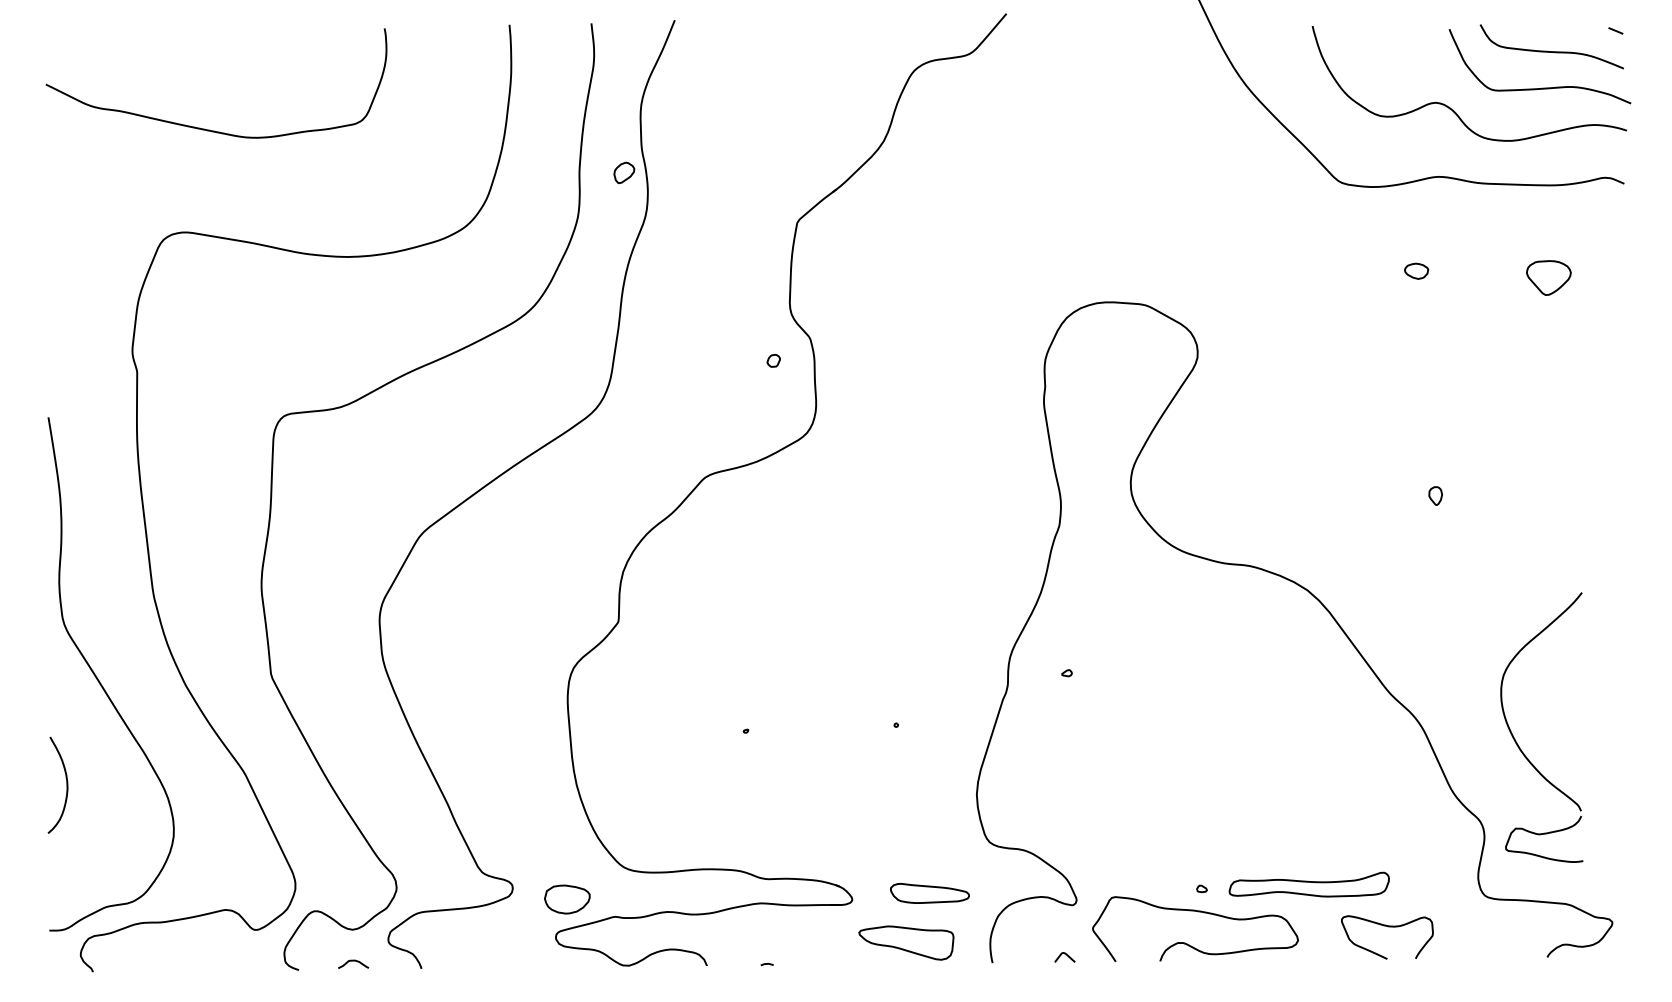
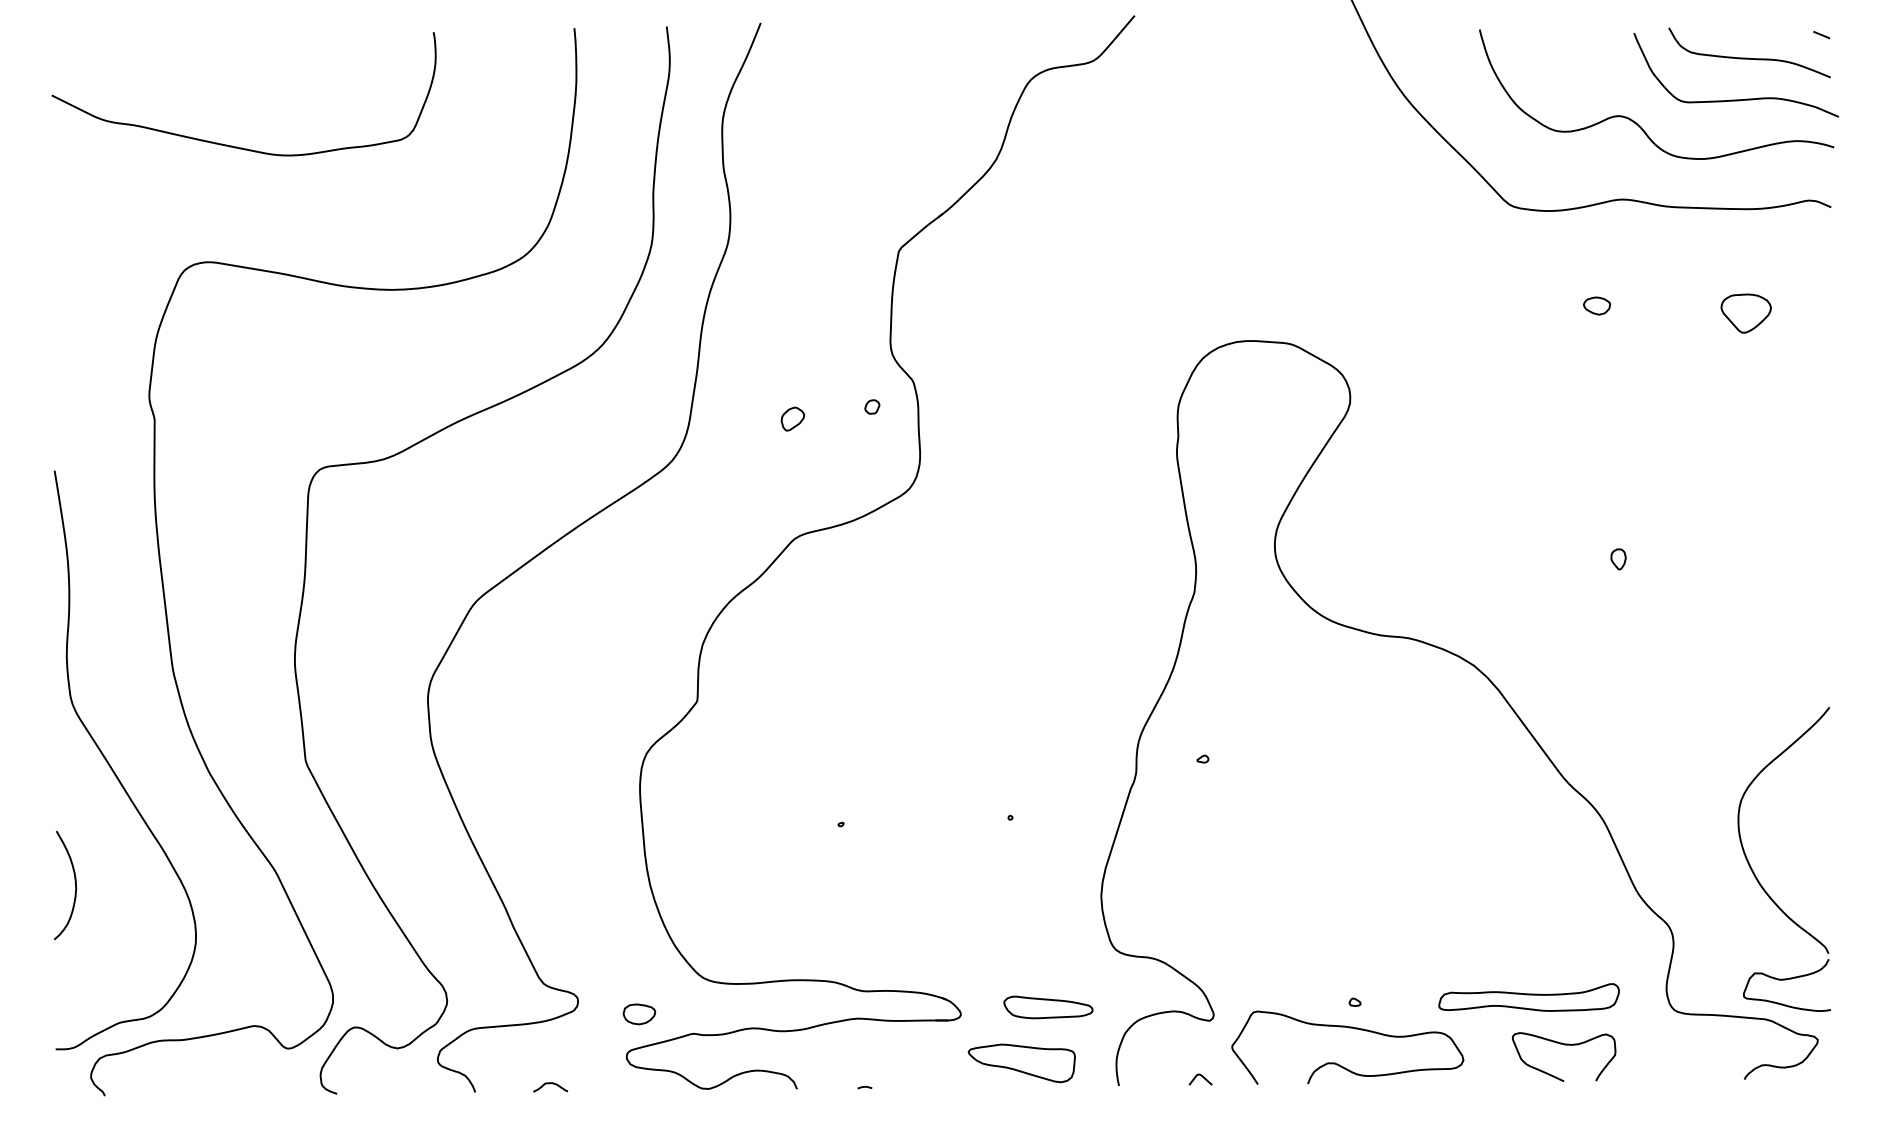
part: (624, 172) -> (792, 418), moved
part: (1516, 740) -> (1755, 874), moved
part: (1308, 884) -> (1528, 997), moved
part: (566, 899) -> (638, 1014), size x0.62
curve: (353, 961) -> (550, 1084), moved

